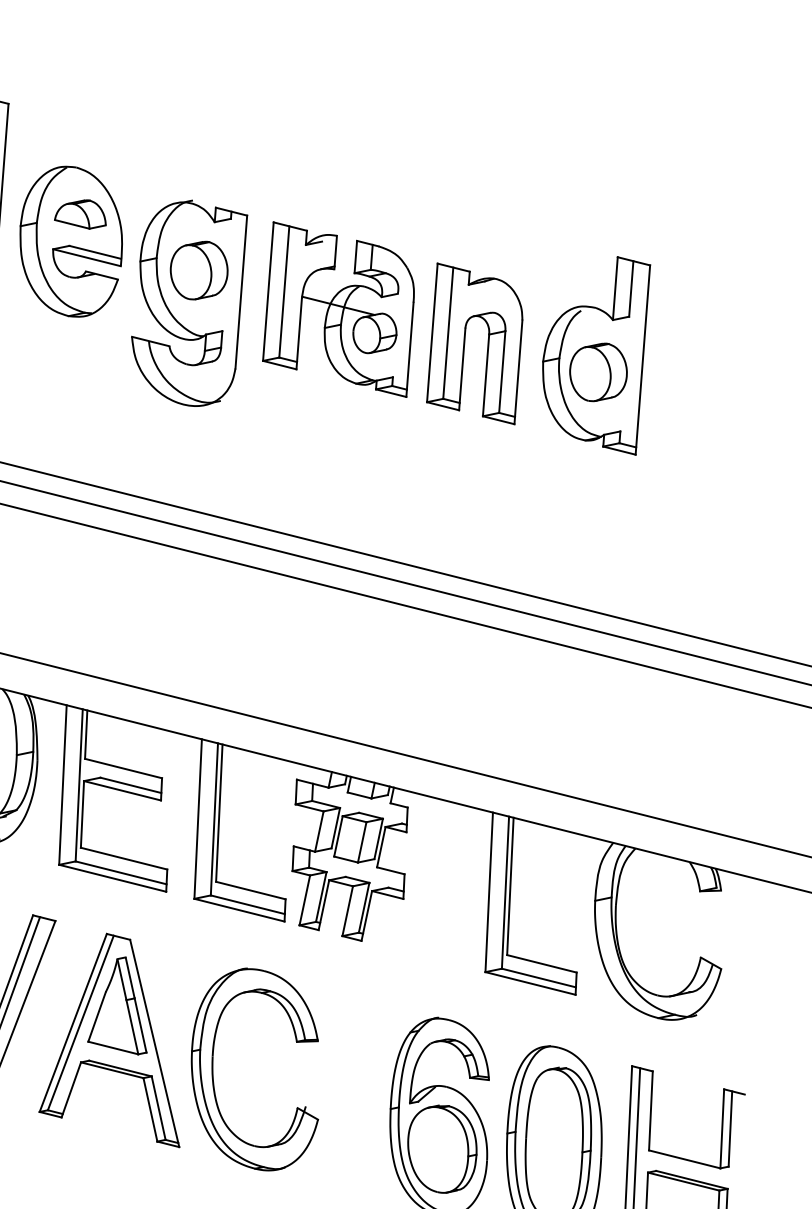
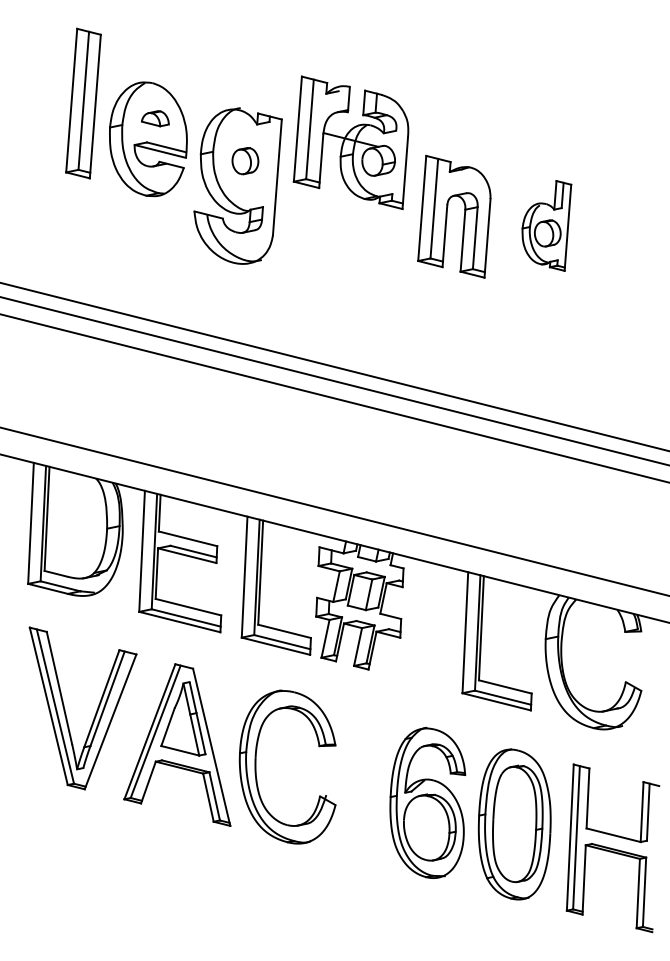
part: (80, 214) -> (155, 118), size x0.7
part: (199, 269) -> (245, 160), size x0.6
part: (337, 309) -> (350, 142), moved
part: (596, 355) -> (546, 225), size x0.6

